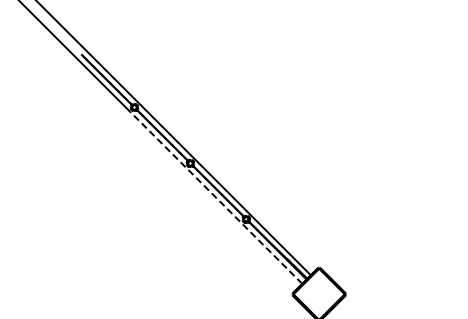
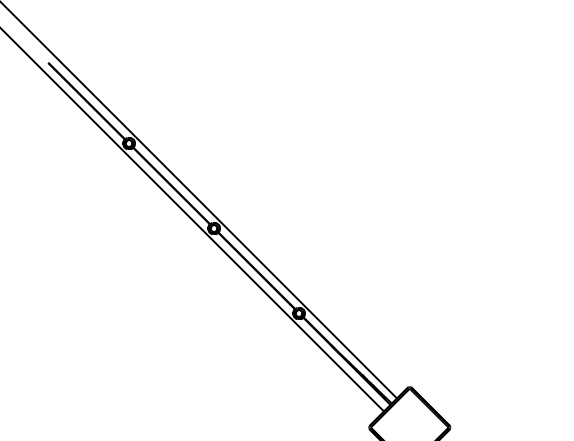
line: (216, 197) -> (253, 280), dashed -> solid

